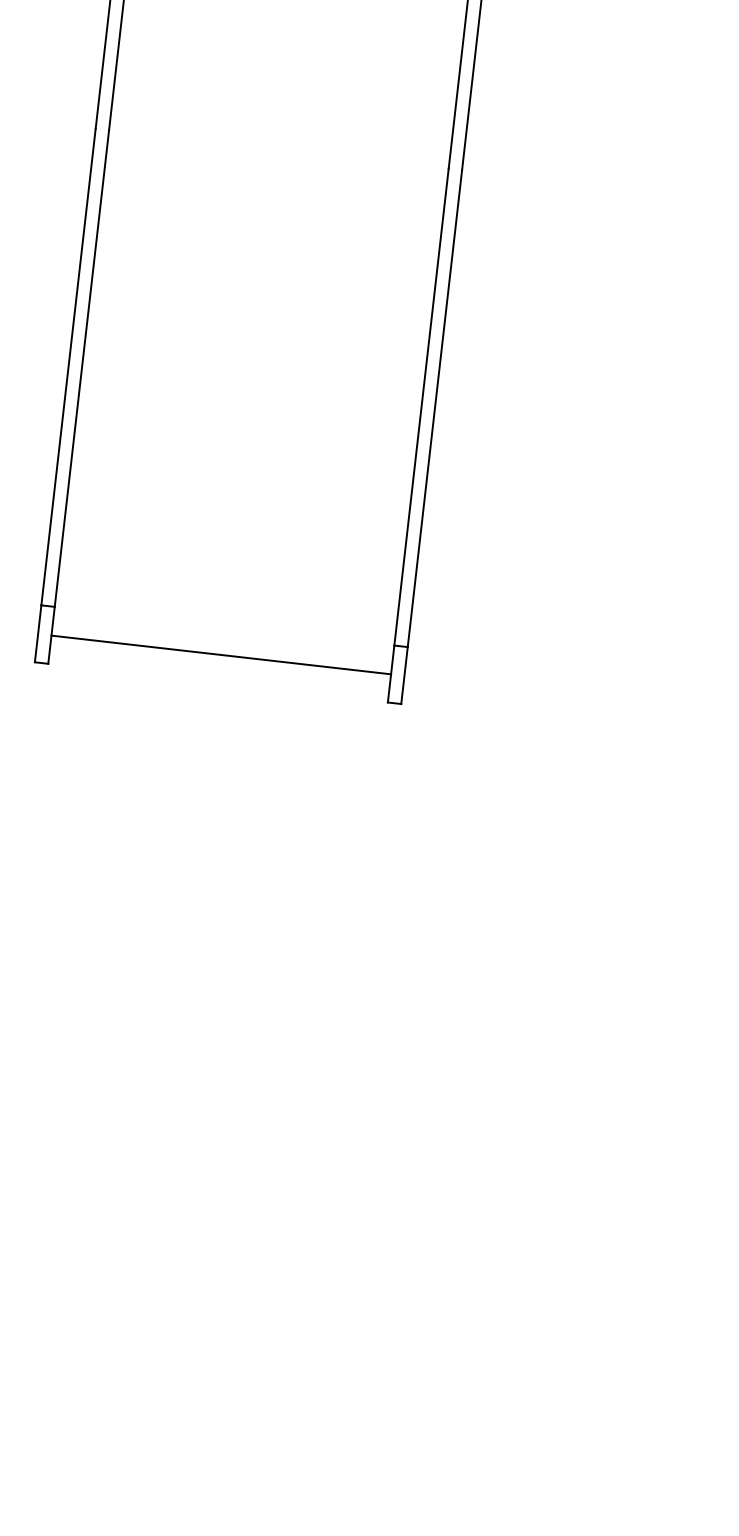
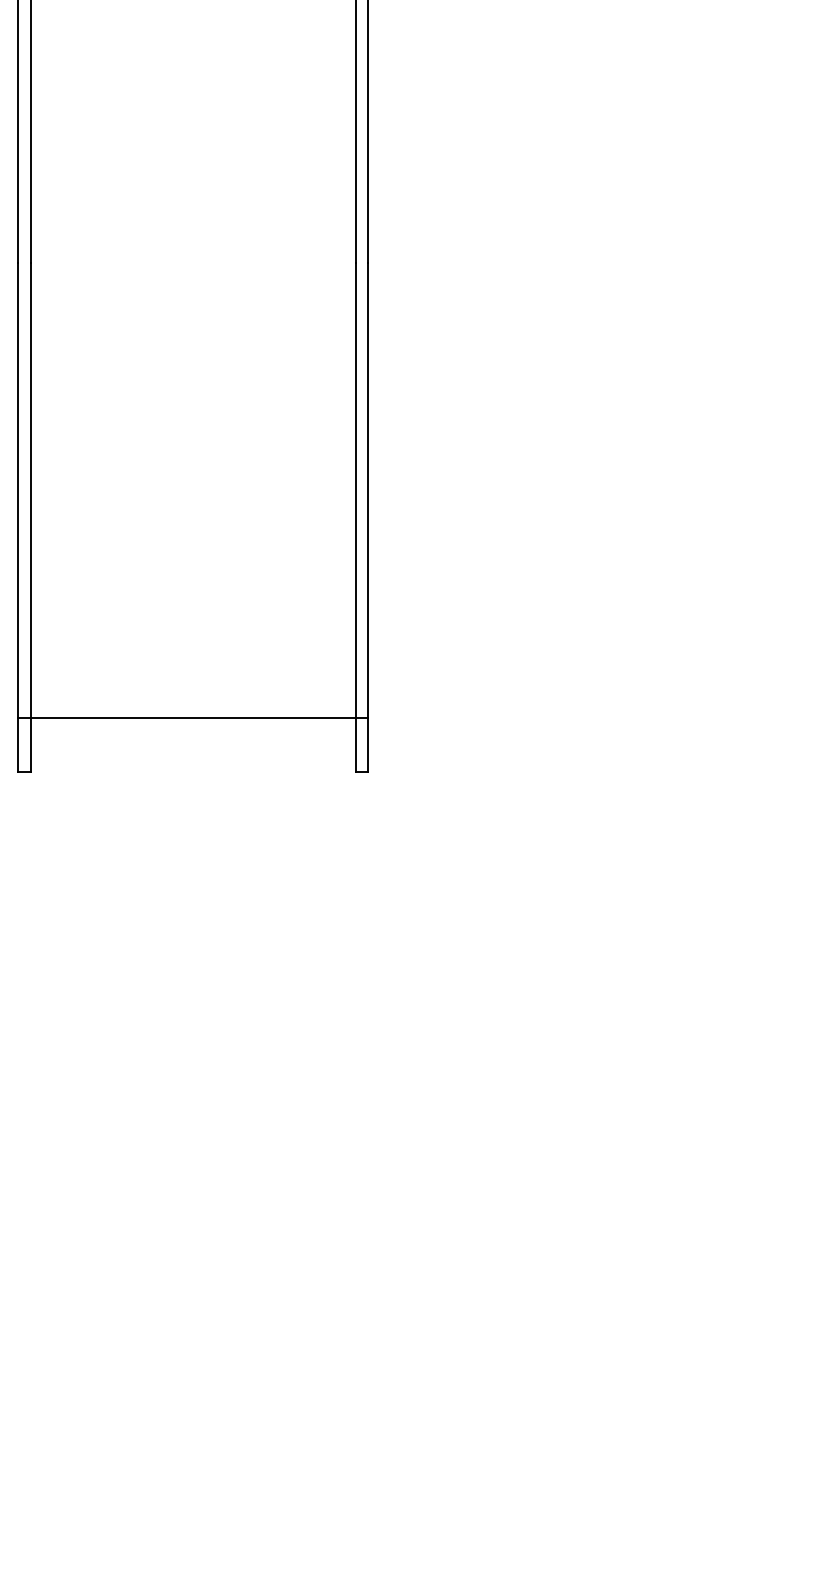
line: (221, 655) -> (193, 718), moved

